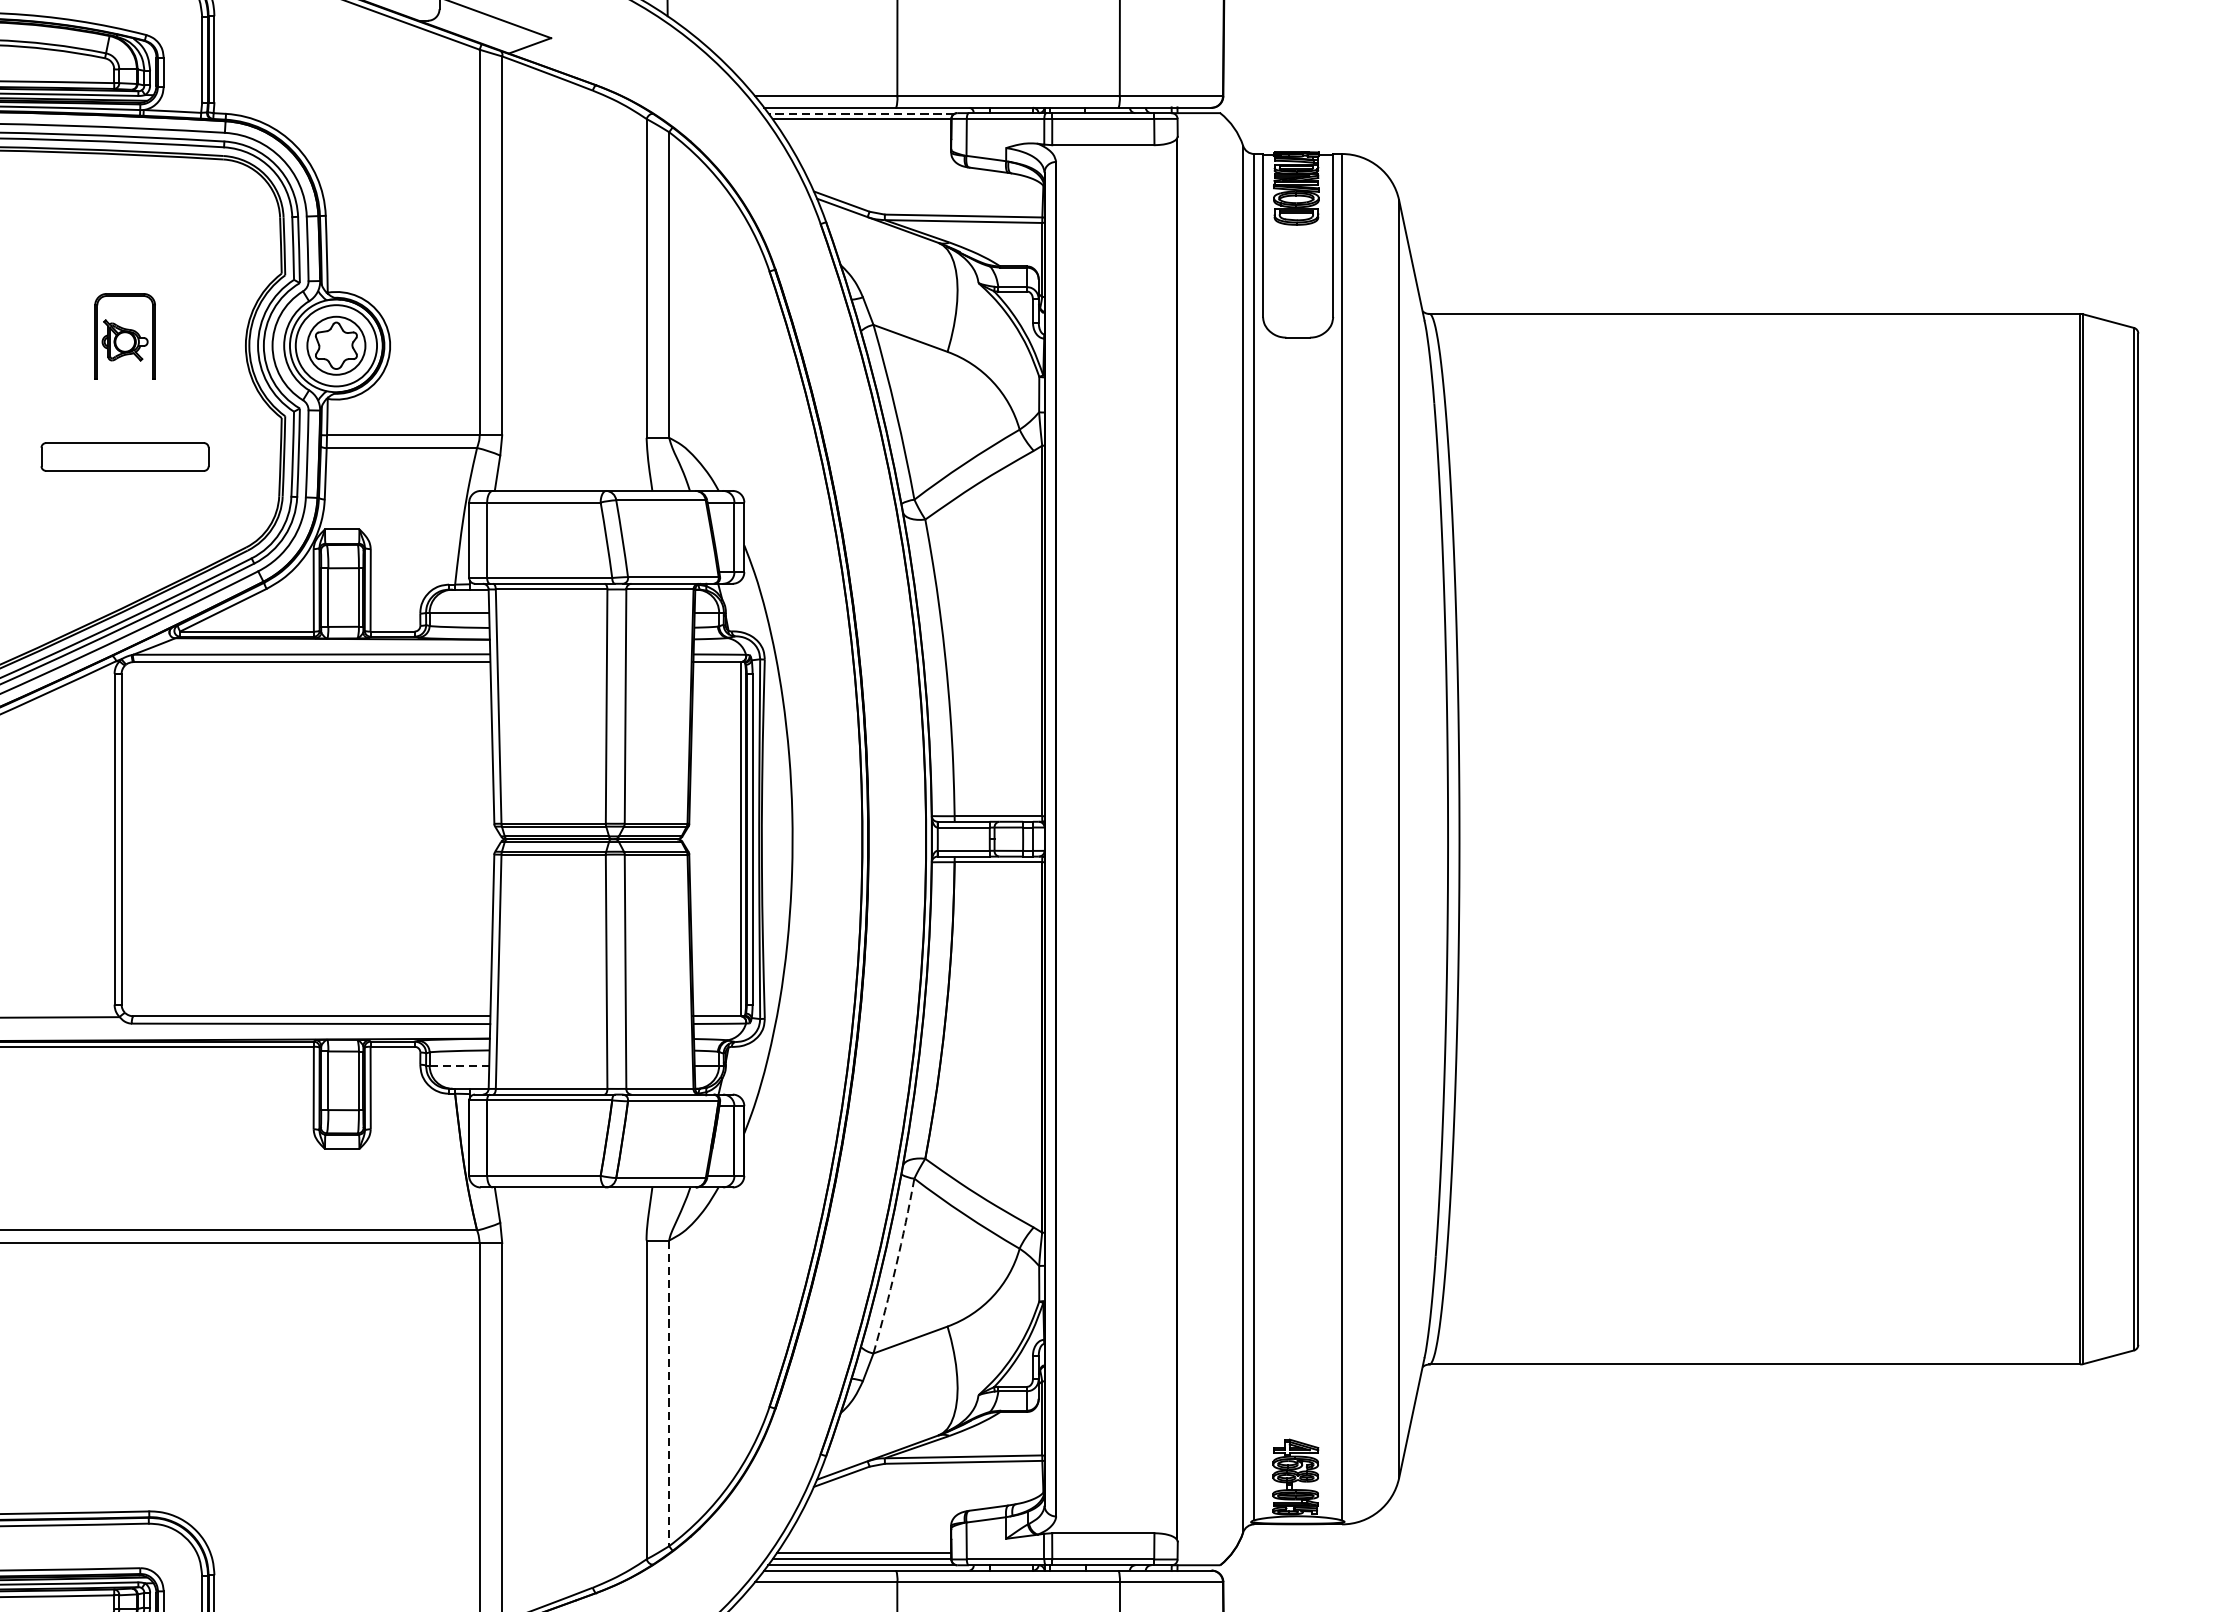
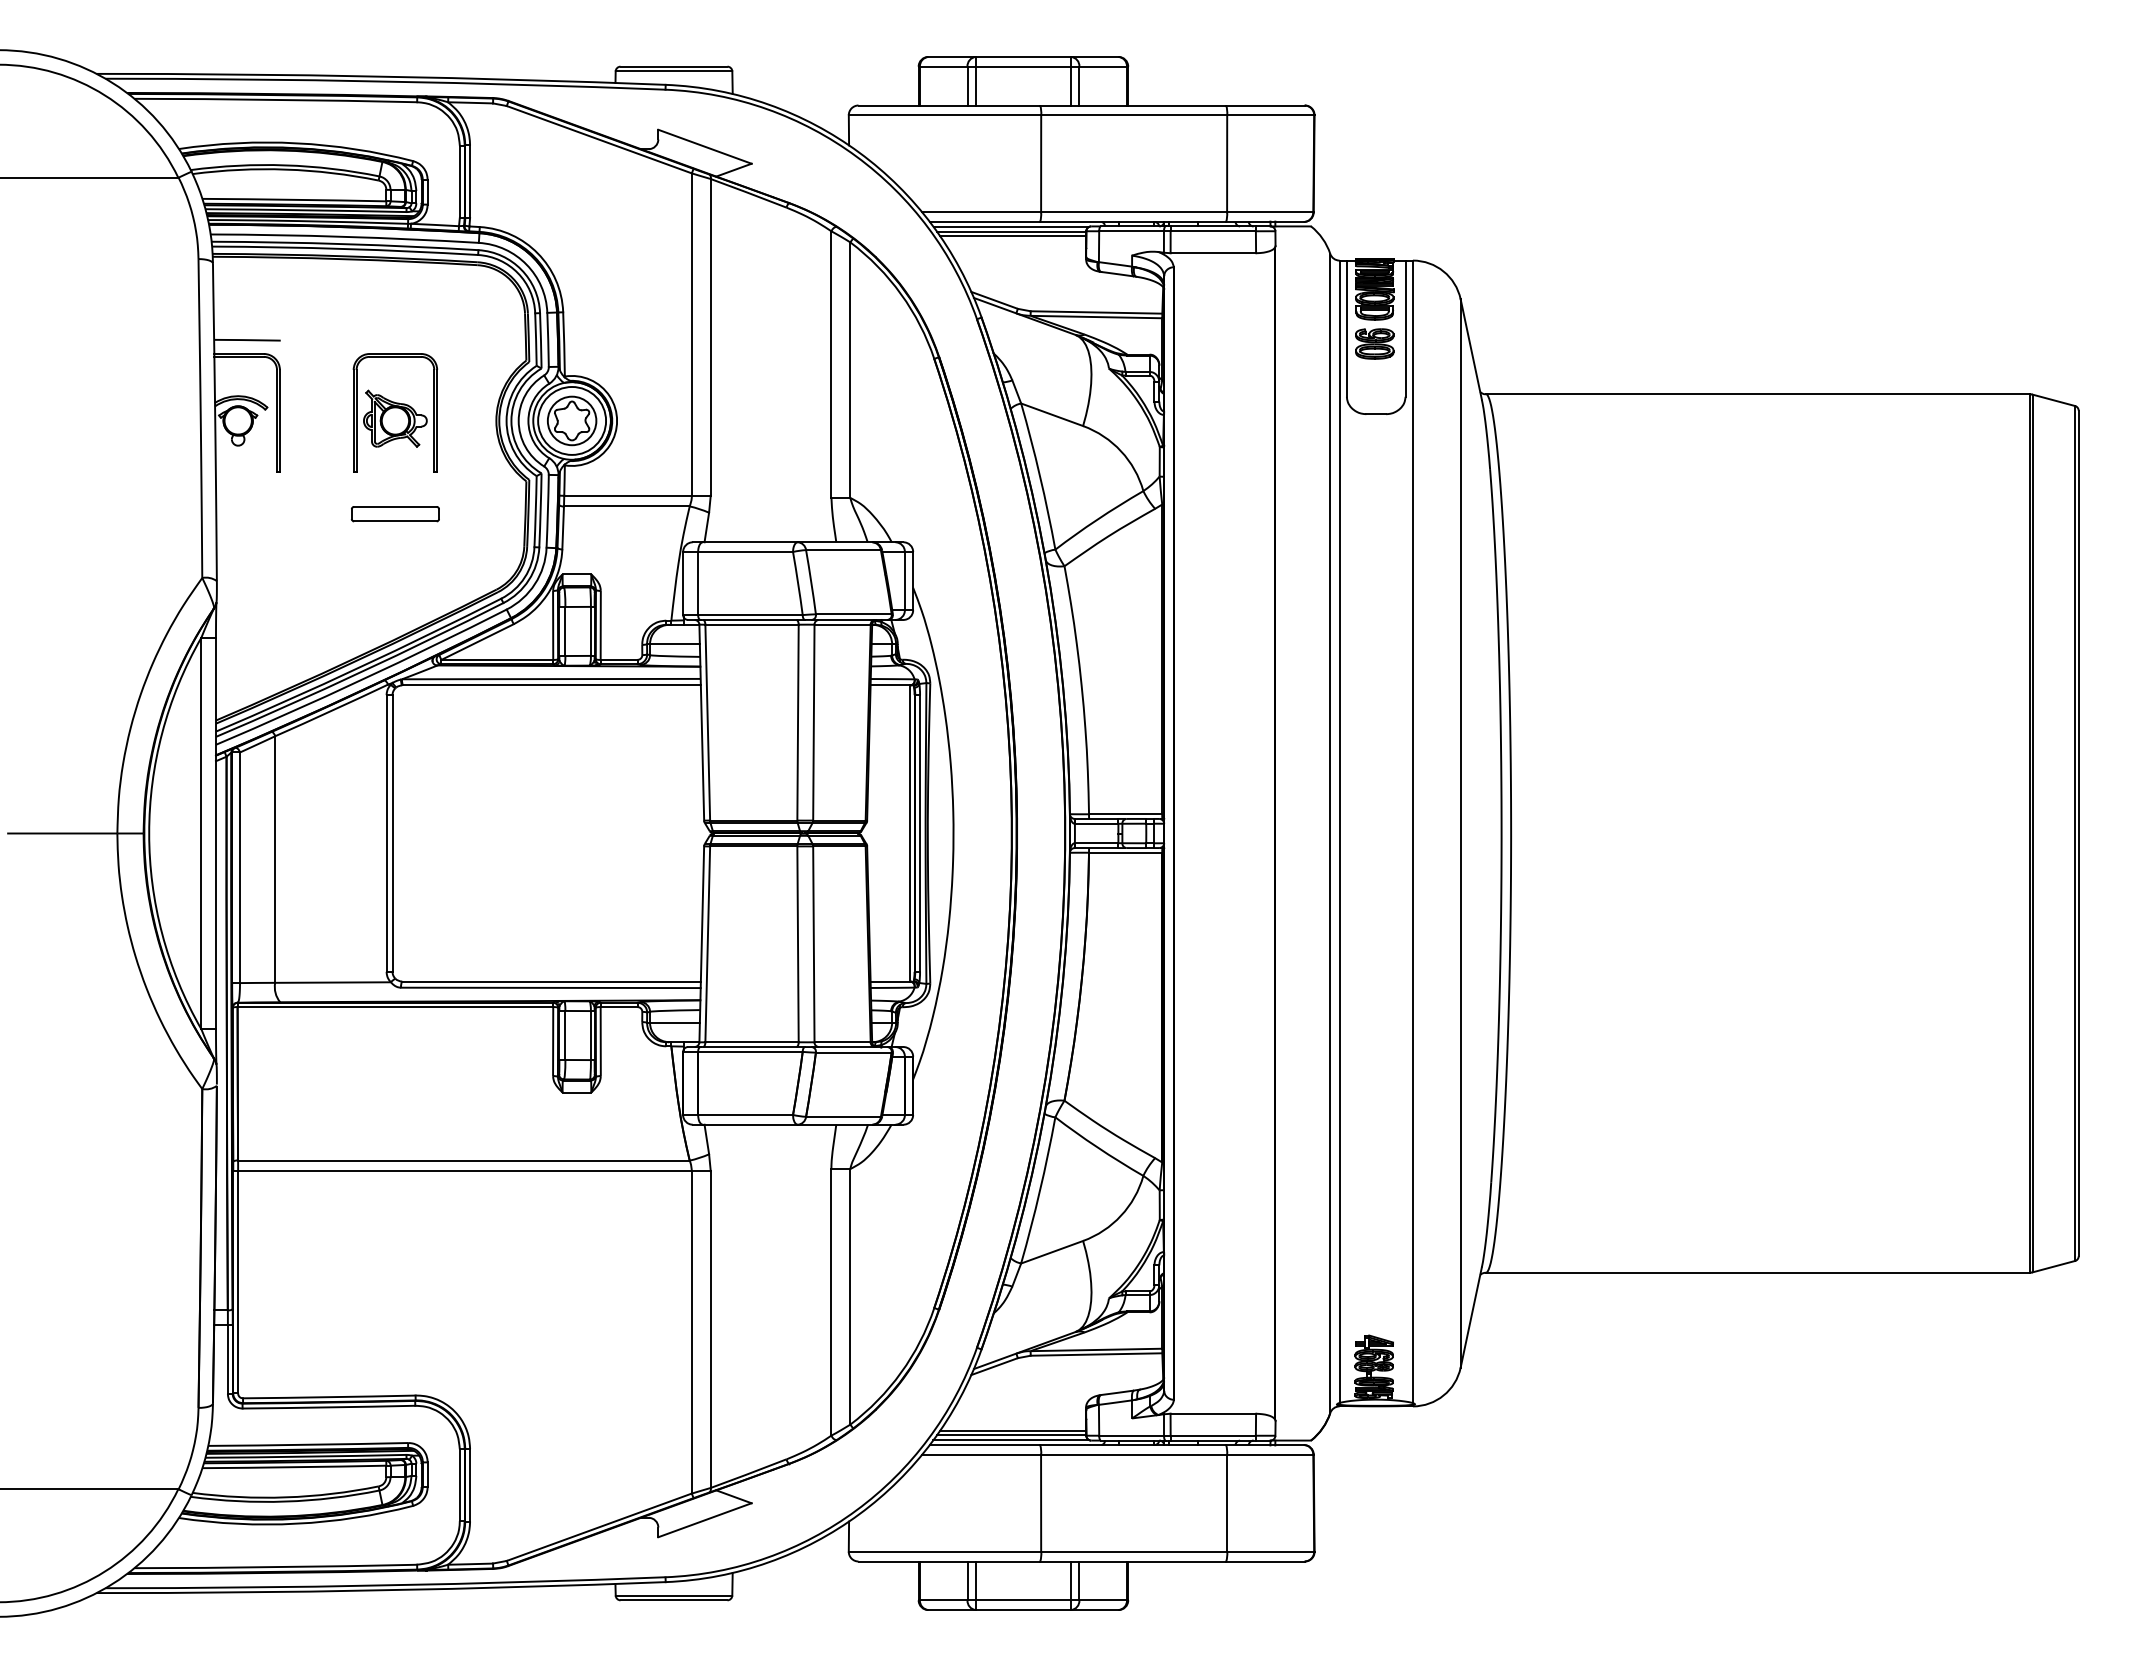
line: (861, 113) -> (1011, 226), dashed -> solid
line: (864, 125) -> (1013, 236), added
part: (1296, 253) -> (1374, 343), added
part: (125, 335) -> (395, 412), size x1.67
part: (125, 457) -> (395, 514), size x0.62
line: (458, 1065) -> (674, 1022), dashed -> solid
arc: (895, 1266) -> (1039, 1190), dashed -> solid
line: (669, 1392) -> (850, 1296), dashed -> solid

